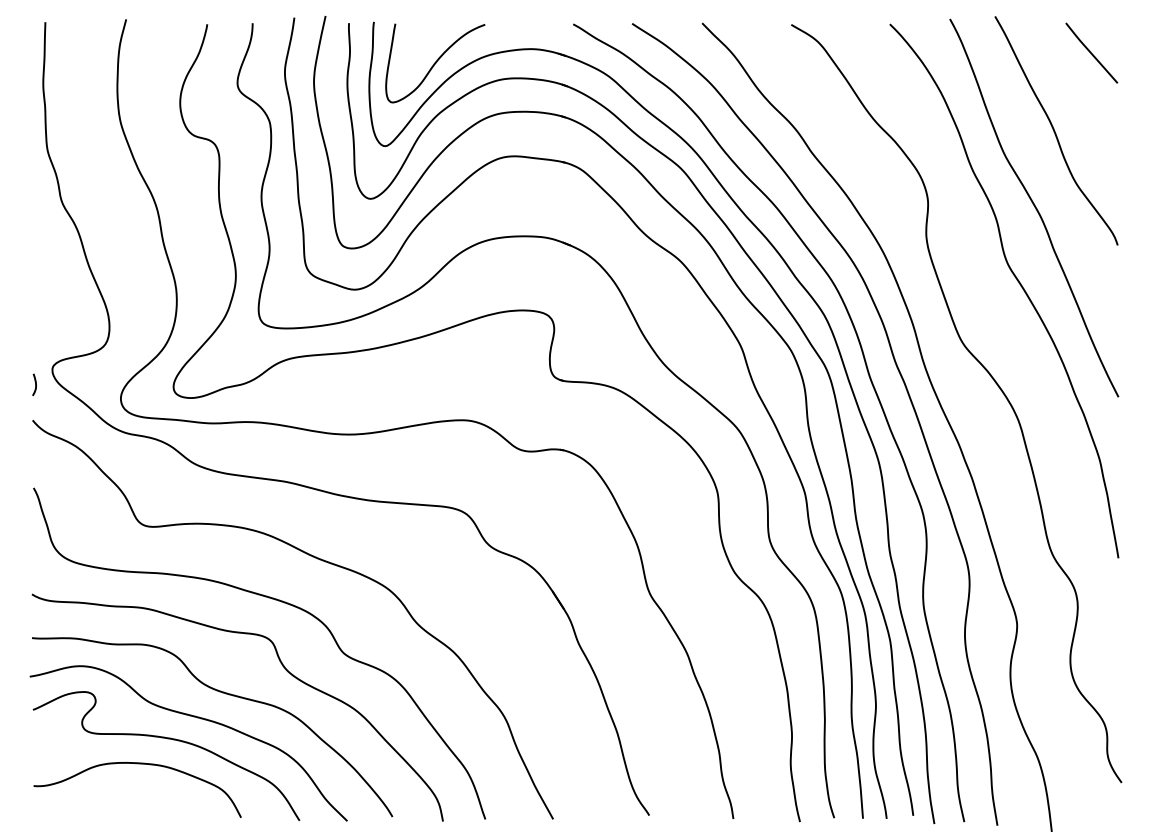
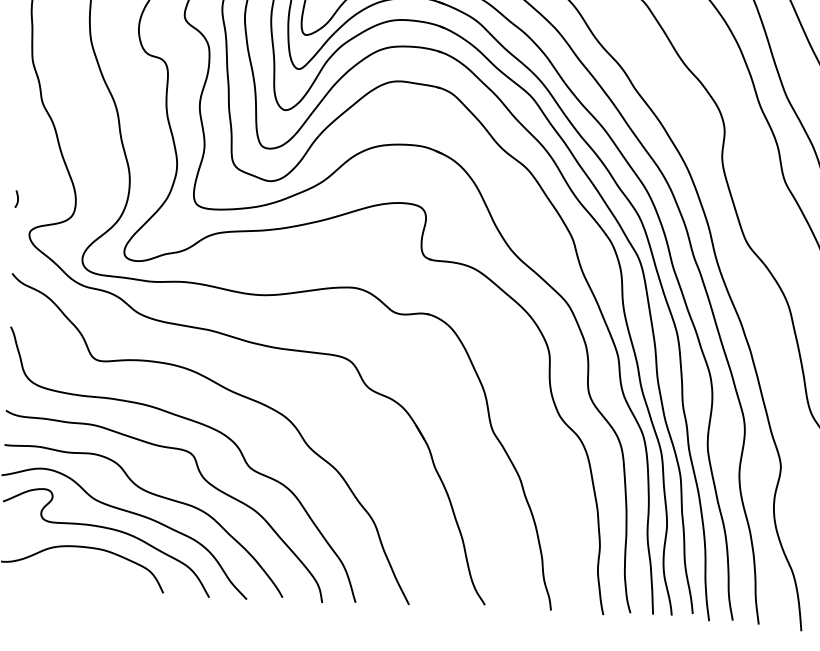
curve: (35, 384) -> (17, 198), moved

